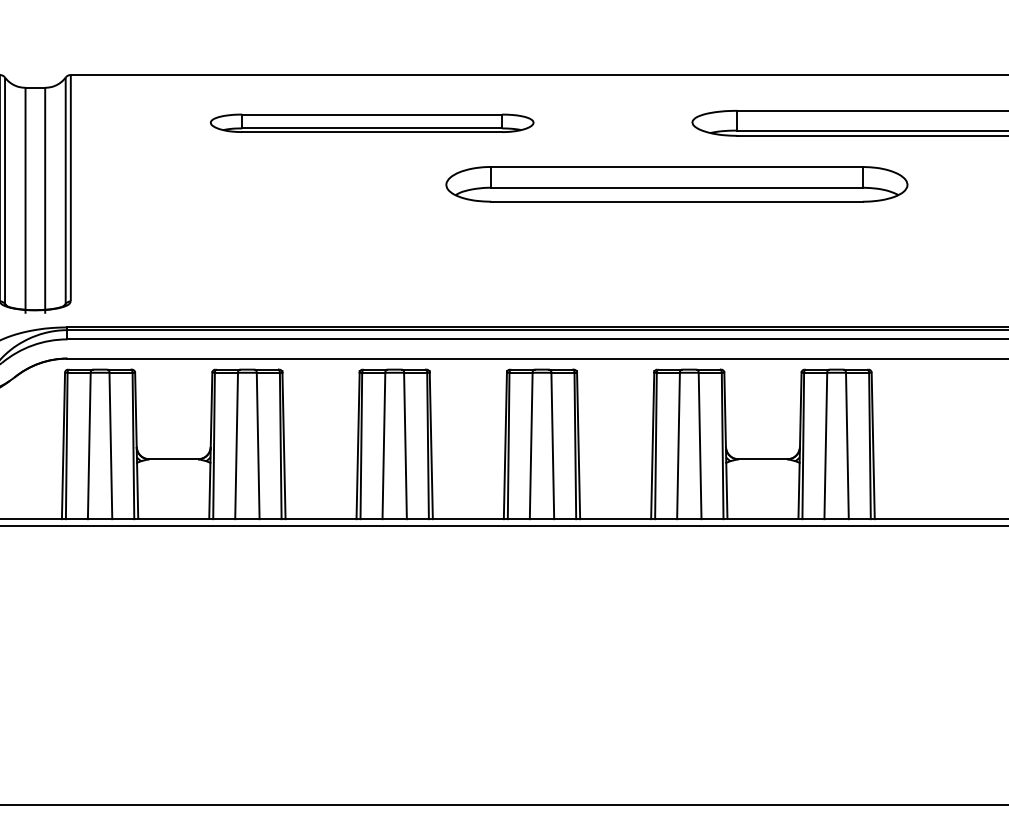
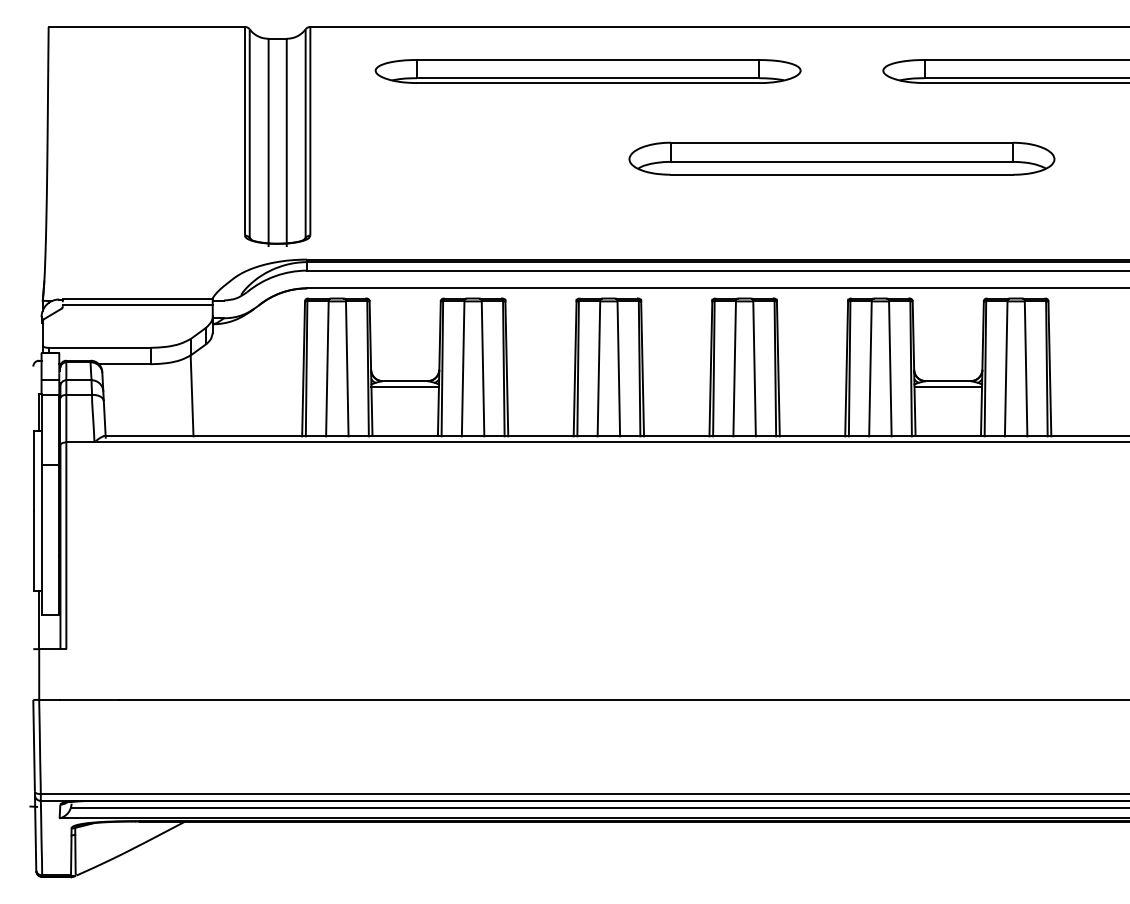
part: (371, 123) -> (587, 71), size x1.43
part: (676, 184) -> (841, 158), moved
line: (172, 465) -> (404, 386), added
line: (763, 465) -> (948, 386), added

